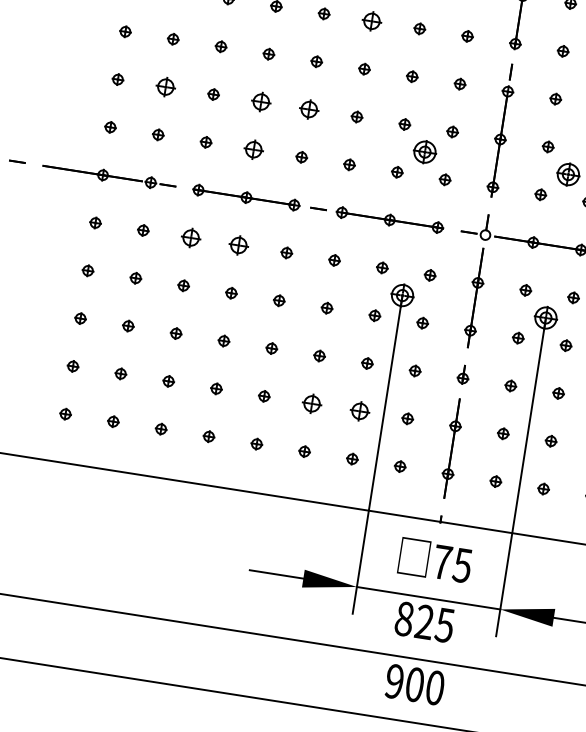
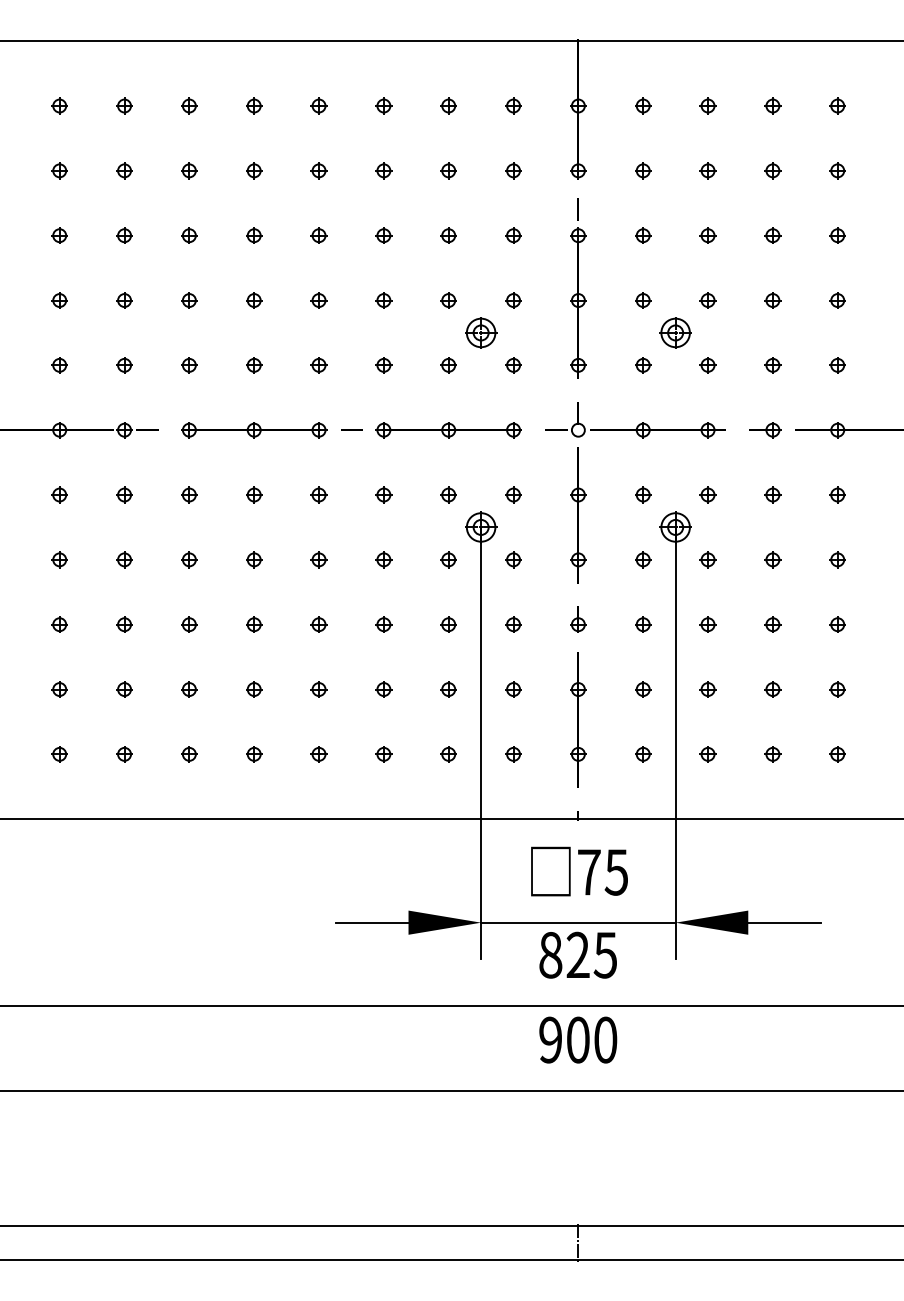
part: (371, 21) -> (383, 170), size x0.62
part: (165, 87) -> (124, 300), size x0.62
part: (261, 102) -> (254, 300), size x0.62
part: (308, 109) -> (318, 300), size x0.62
part: (254, 149) -> (254, 365), size x0.62
part: (191, 237) -> (189, 494), size x0.62
part: (239, 245) -> (254, 494), size x0.62
part: (311, 403) -> (383, 689), size x0.62
part: (359, 411) -> (448, 689), size x0.62

